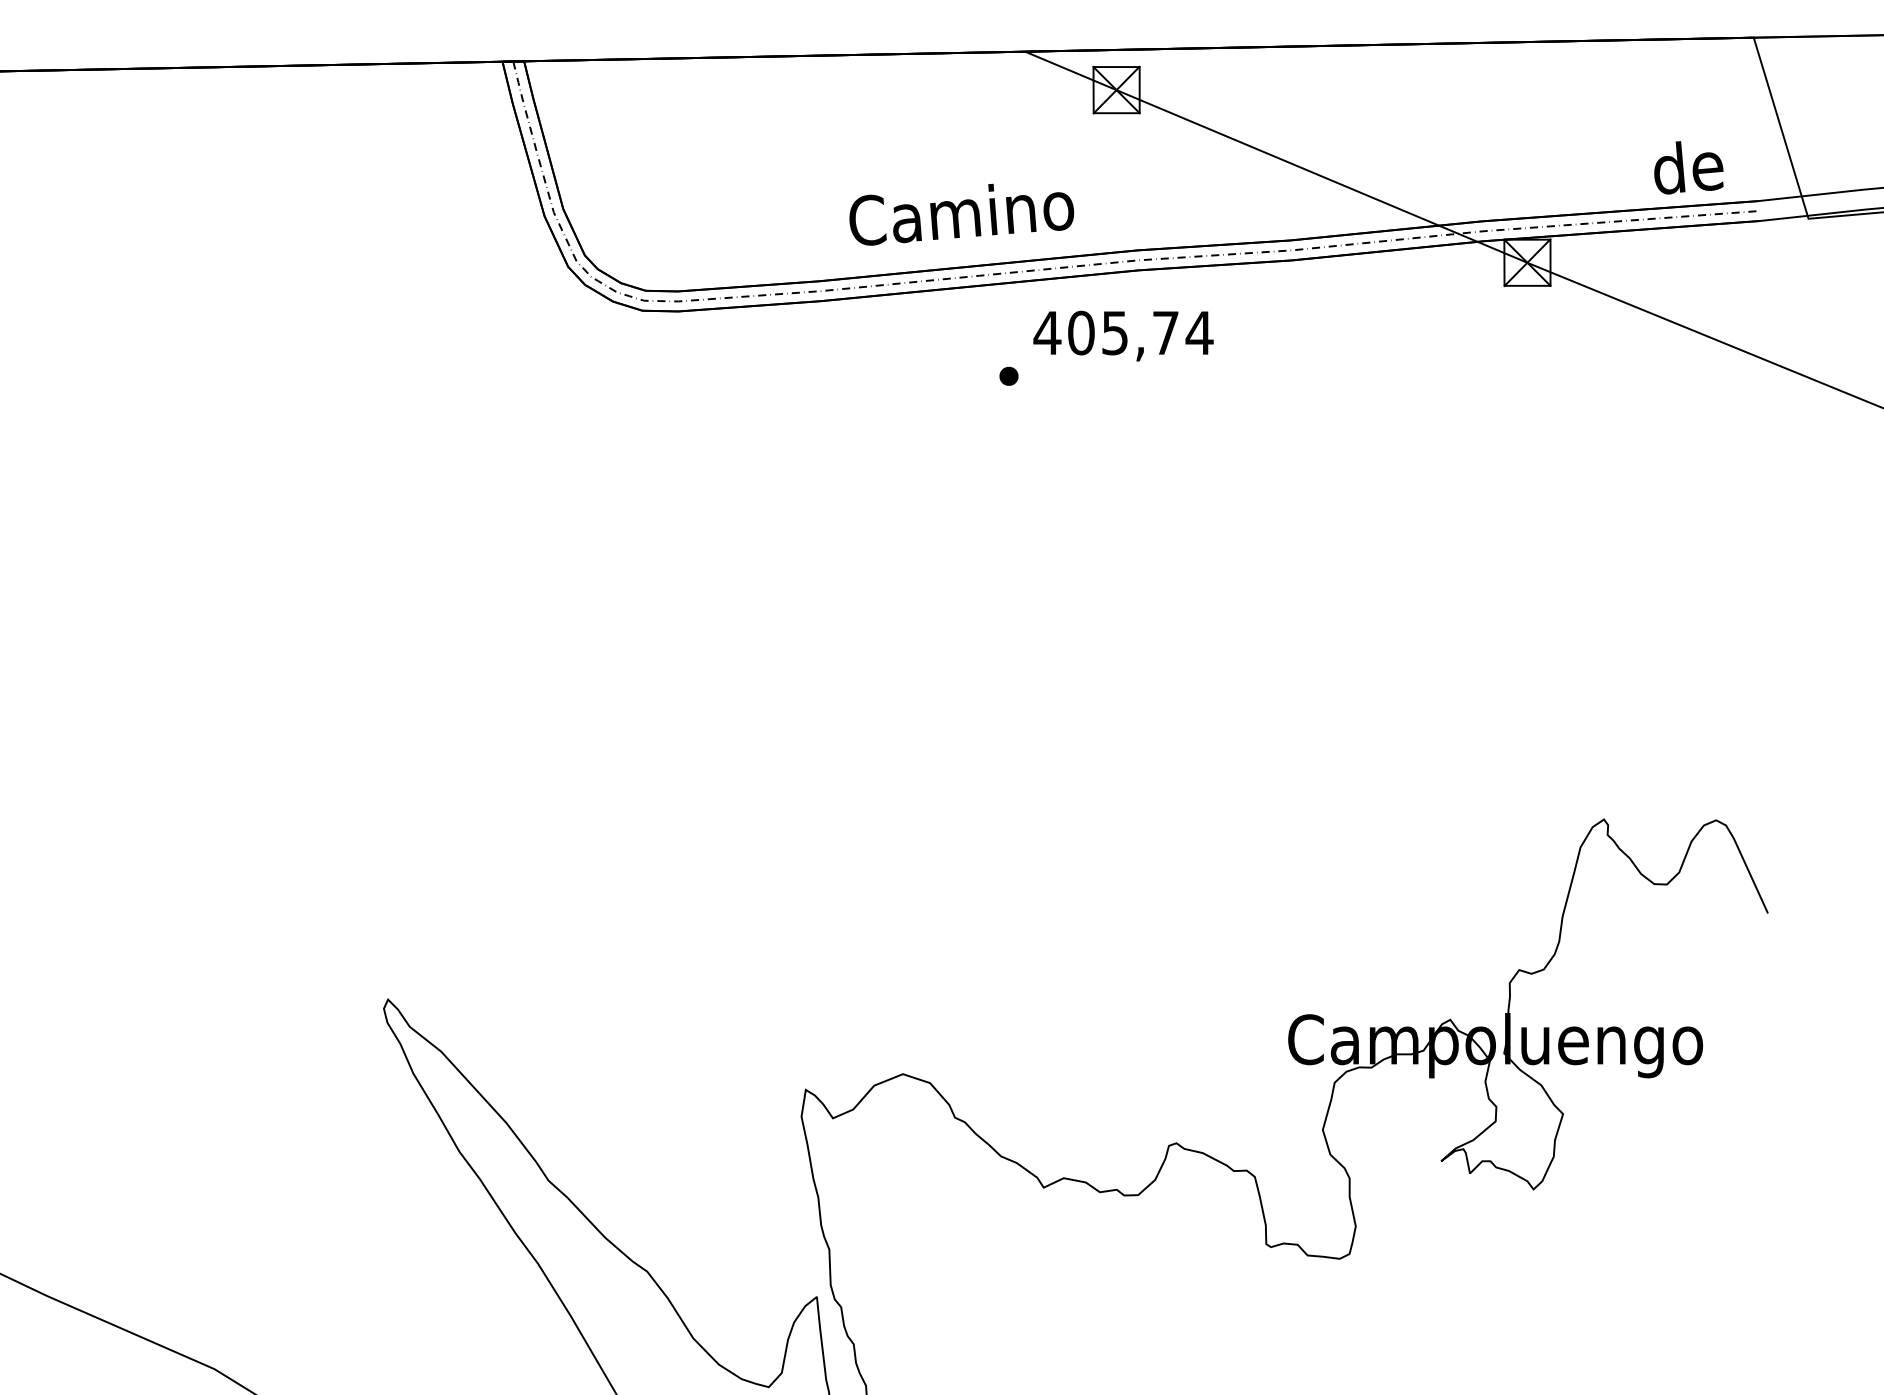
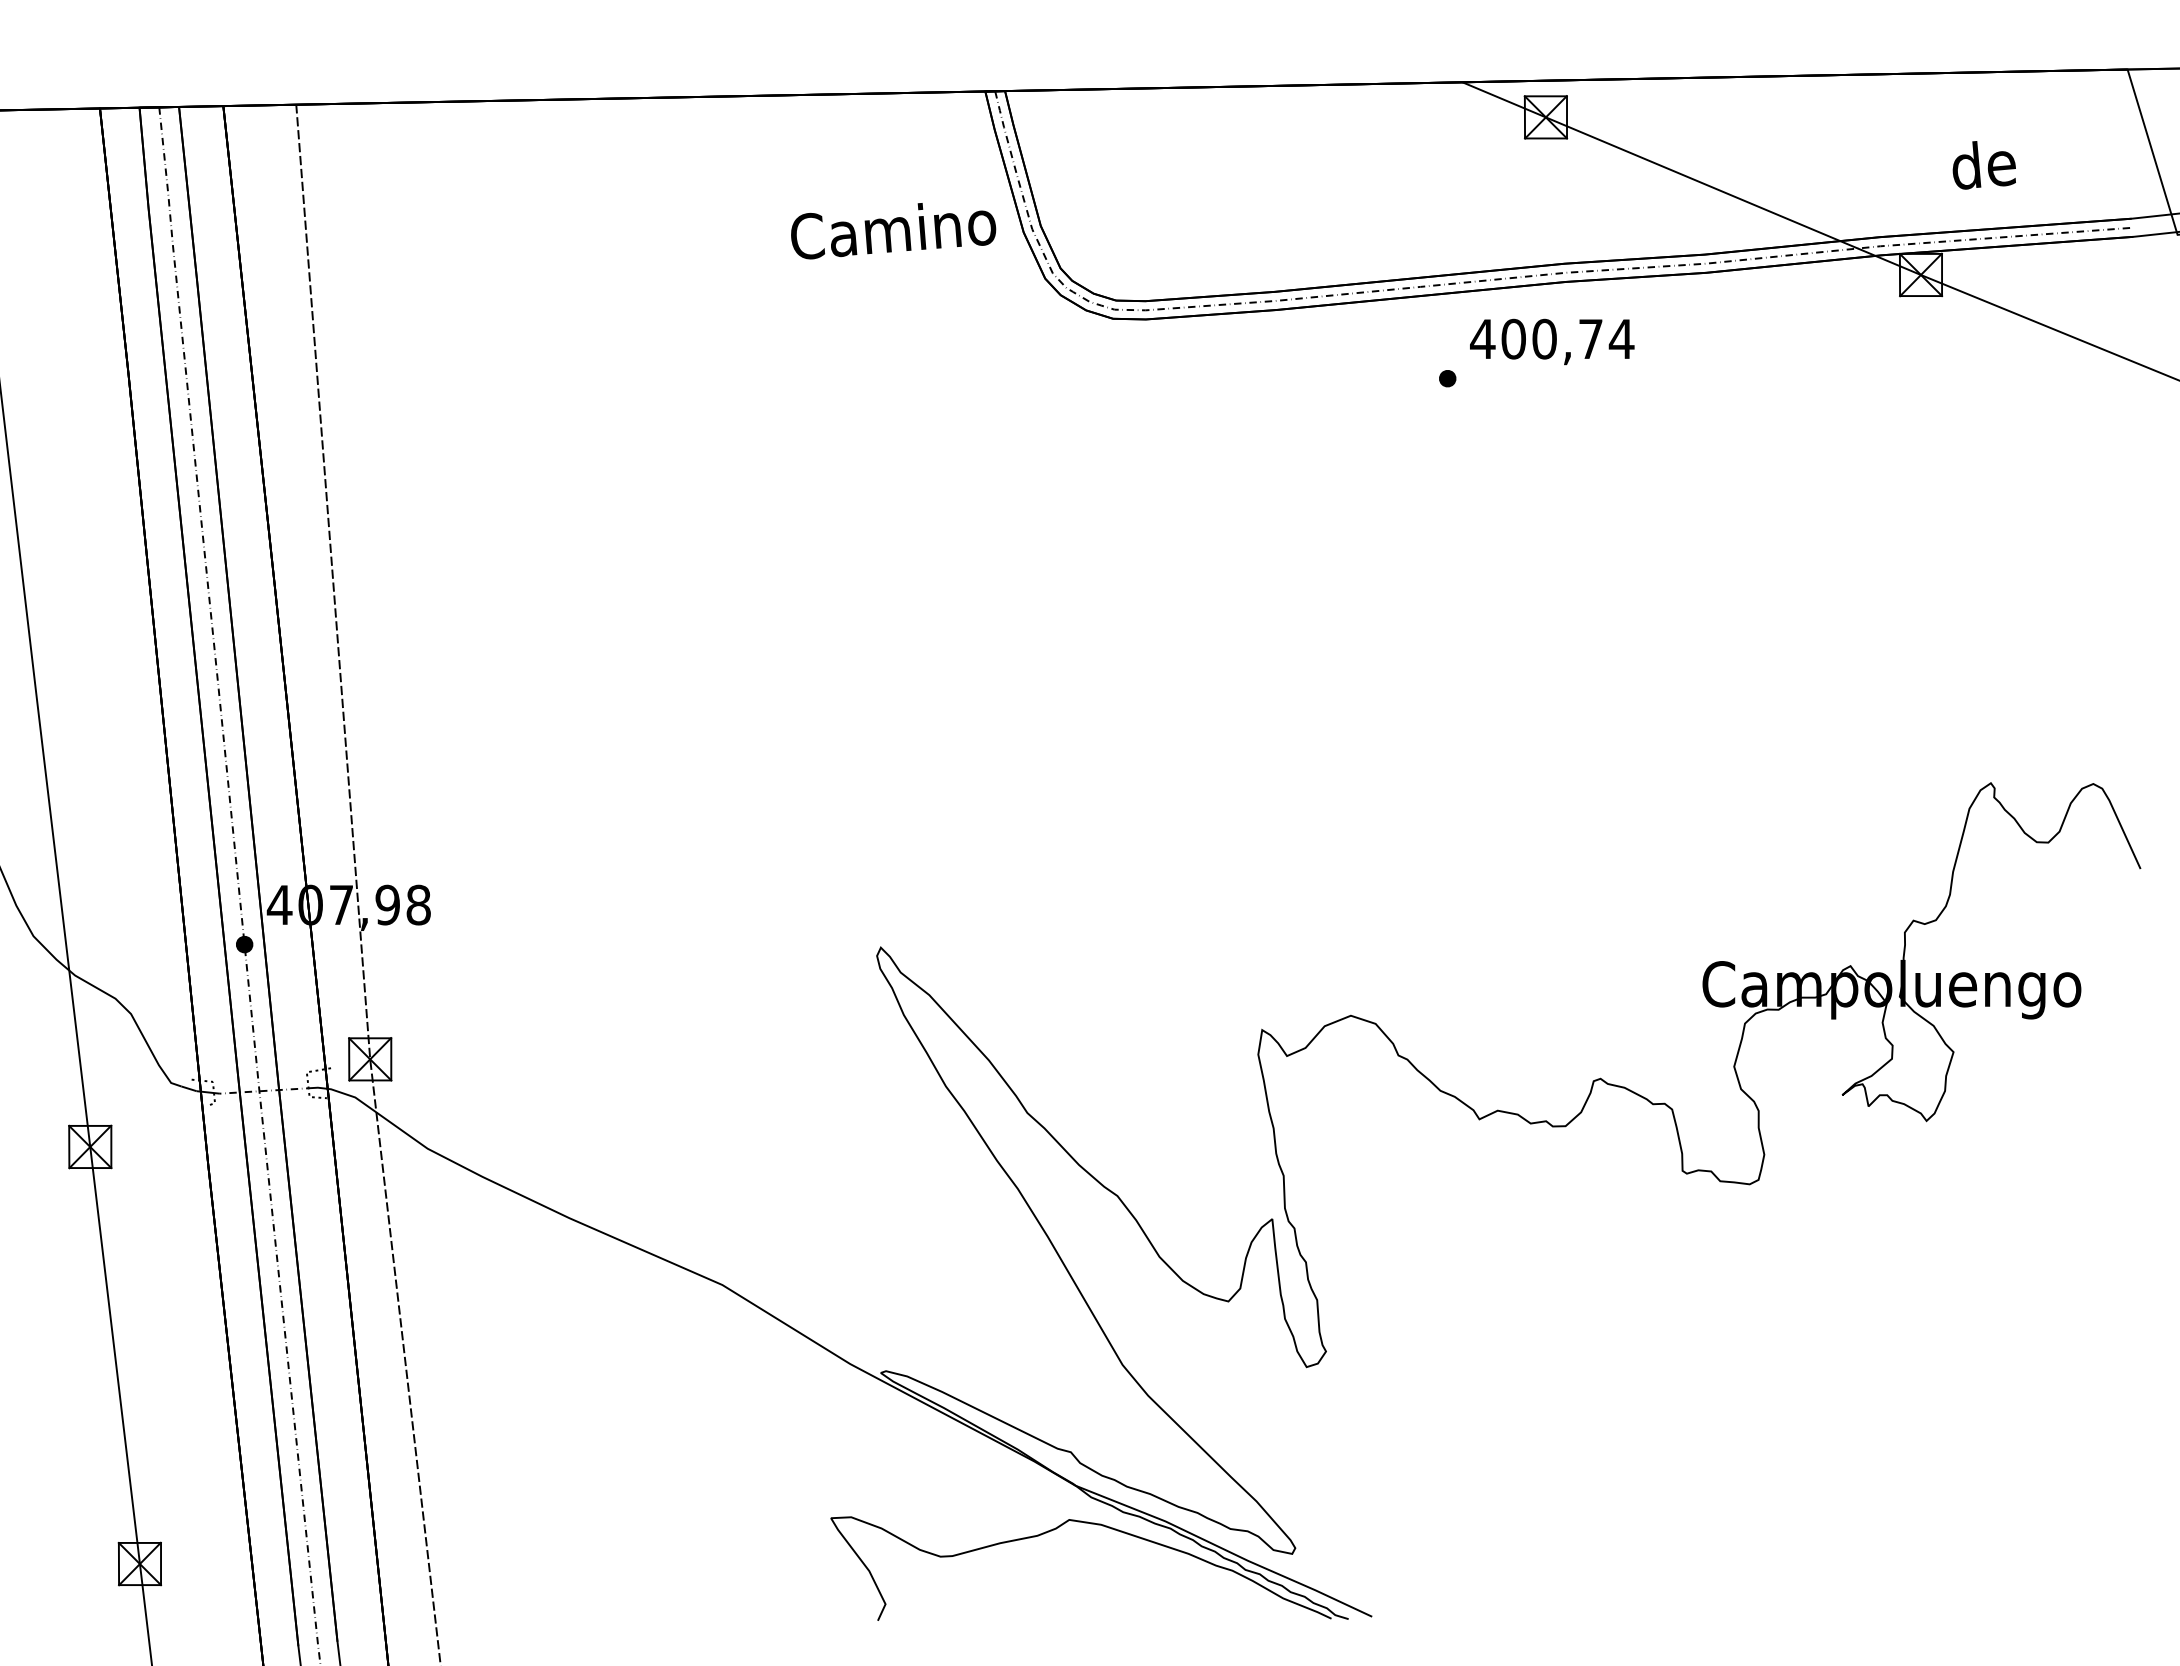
text: (1687, 168) -> (1983, 165), moved
text: (961, 215) -> (893, 231), moved
text: (1115, 332) -> (1544, 338), 405,74 -> 400,74

